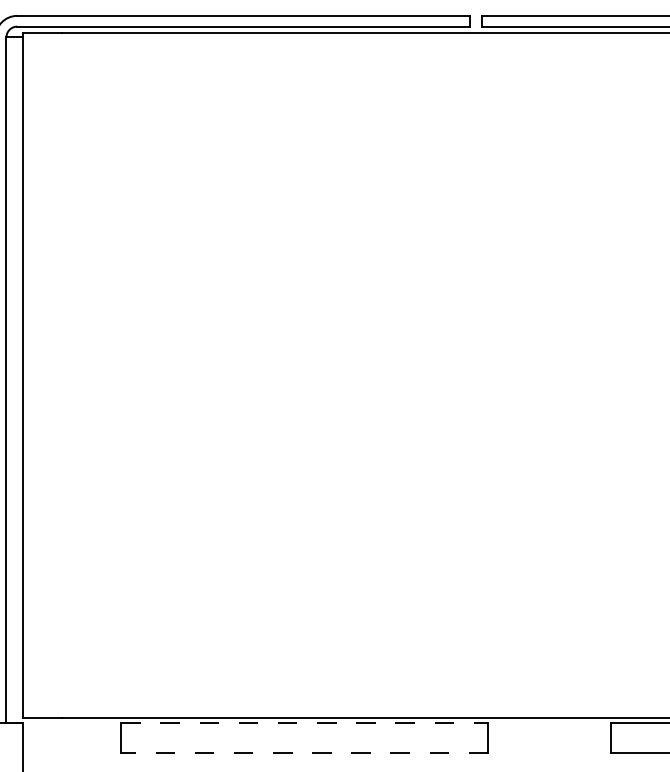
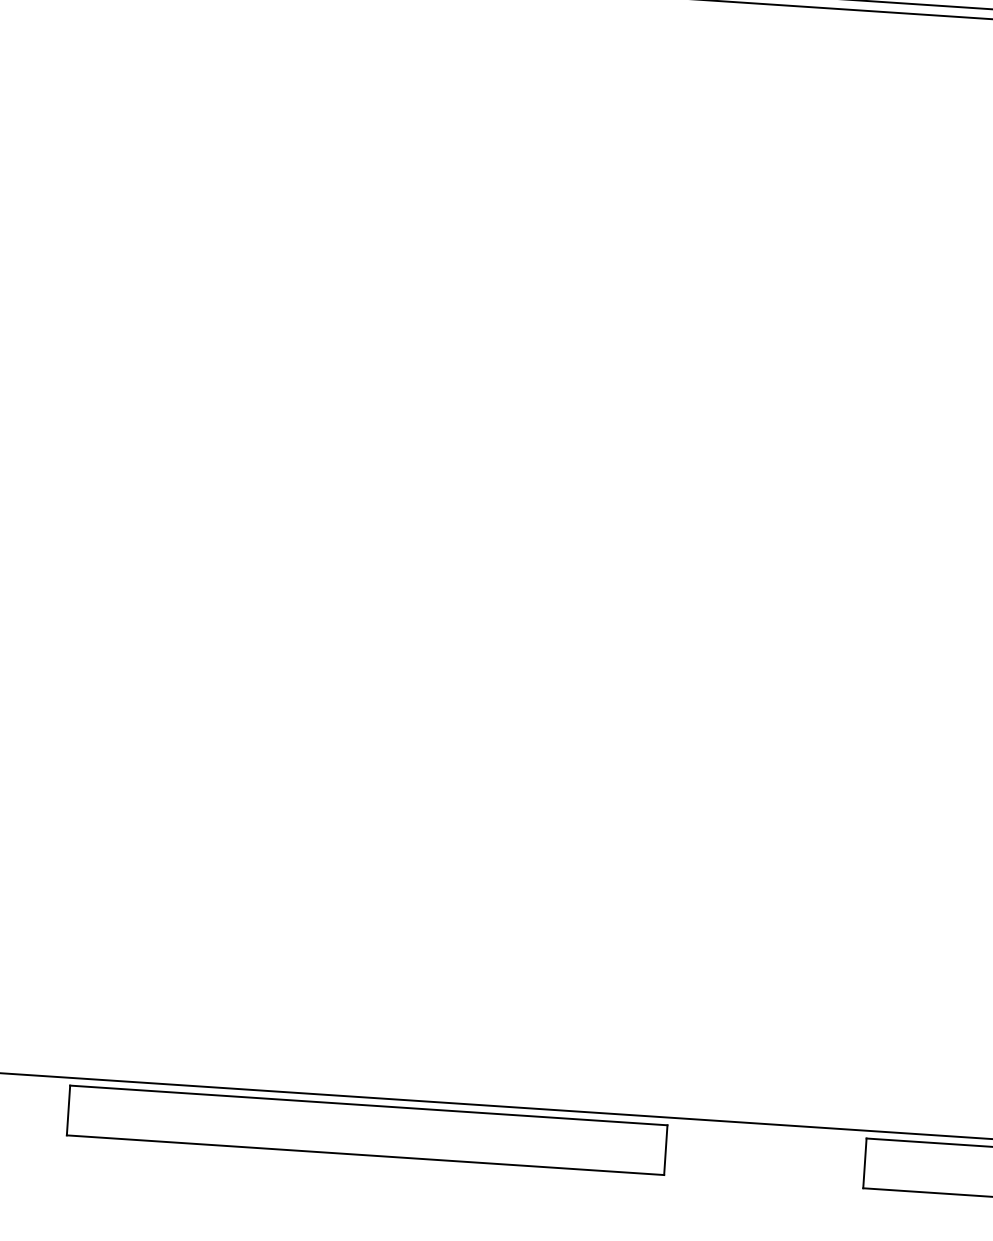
line: (304, 722) -> (368, 1105), dashed -> solid
line: (304, 753) -> (364, 1155), dashed -> solid

